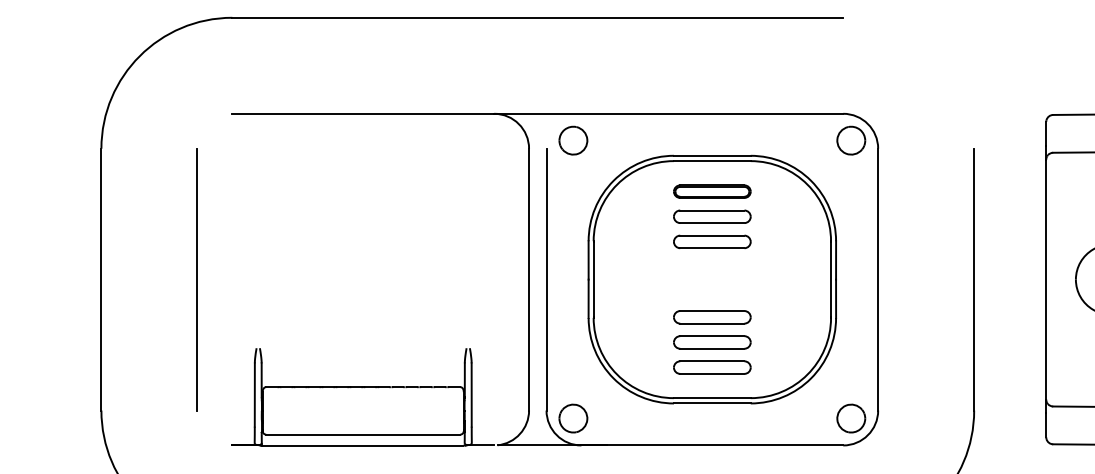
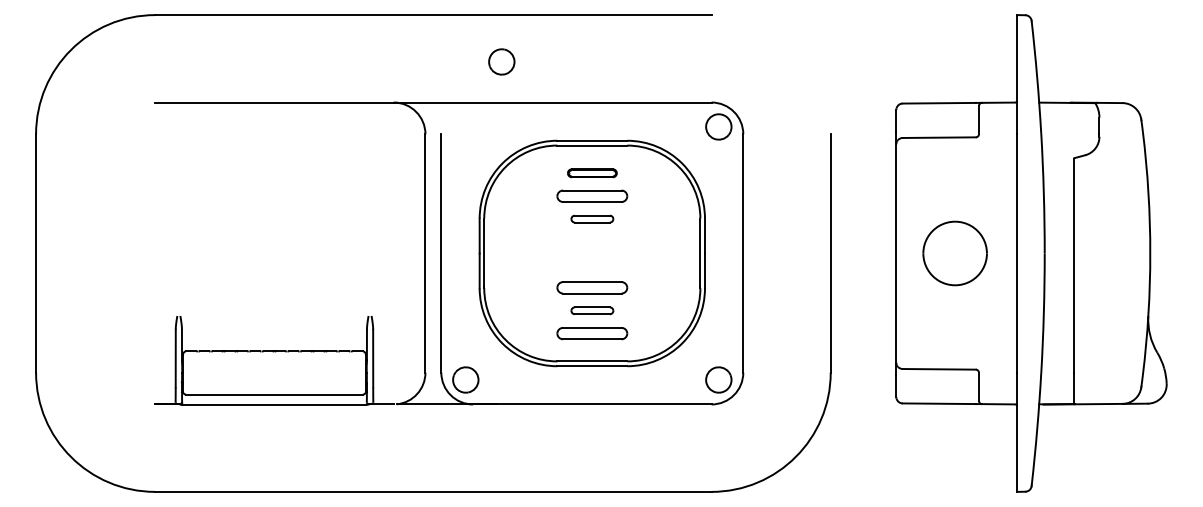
part: (573, 140) -> (501, 61), moved
part: (712, 190) -> (592, 172), size x0.7
part: (712, 241) -> (592, 218), size x0.6
line: (197, 279) -> (123, 253), removed
part: (712, 342) -> (592, 310), size x0.6

